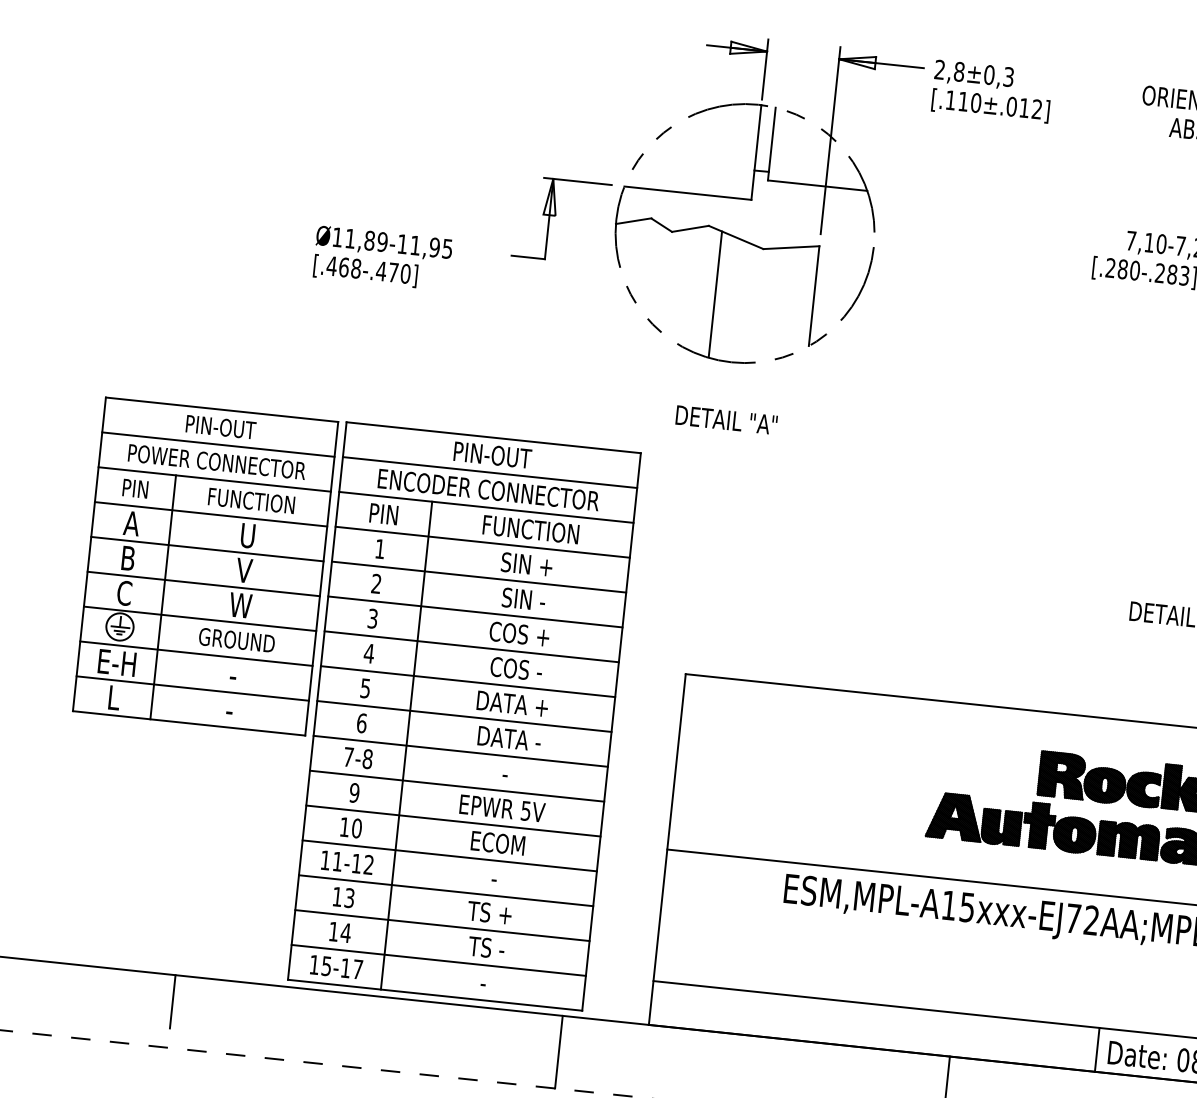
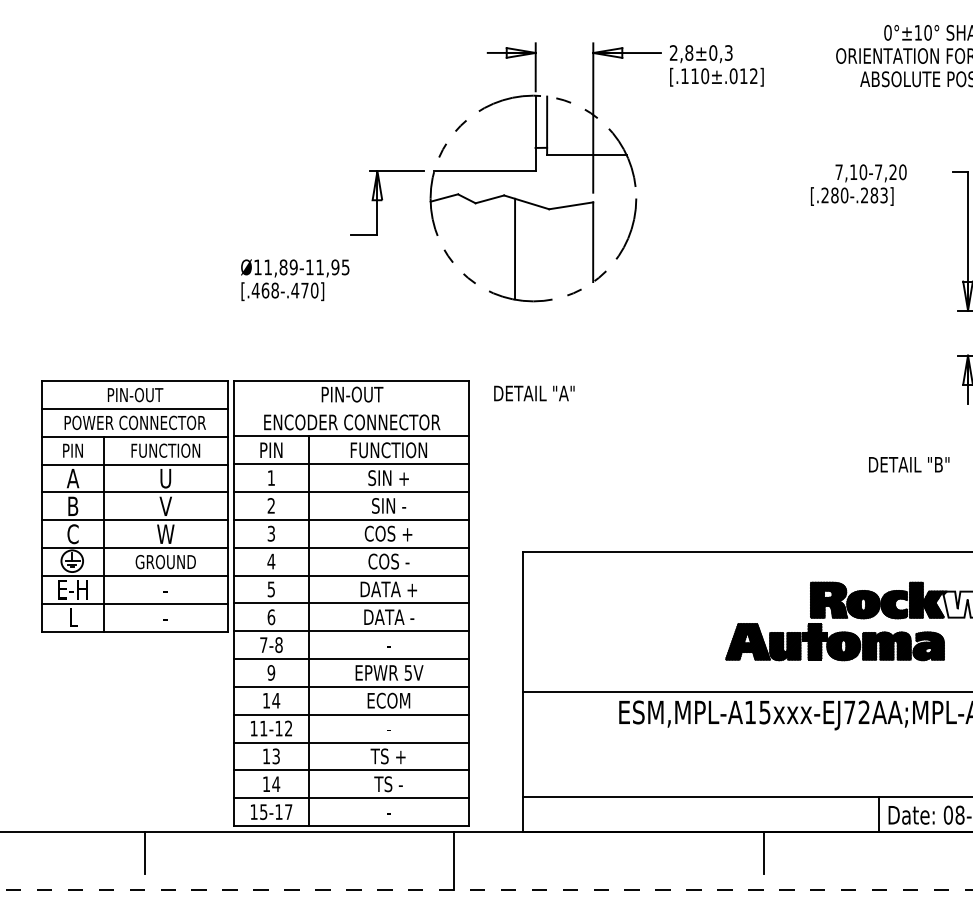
text: (383, 258) -> (295, 280), moved
text: (726, 420) -> (534, 393), moved
line: (489, 472) -> (351, 408), removed
text: (357, 828) -> (276, 700), 10 -> 14

